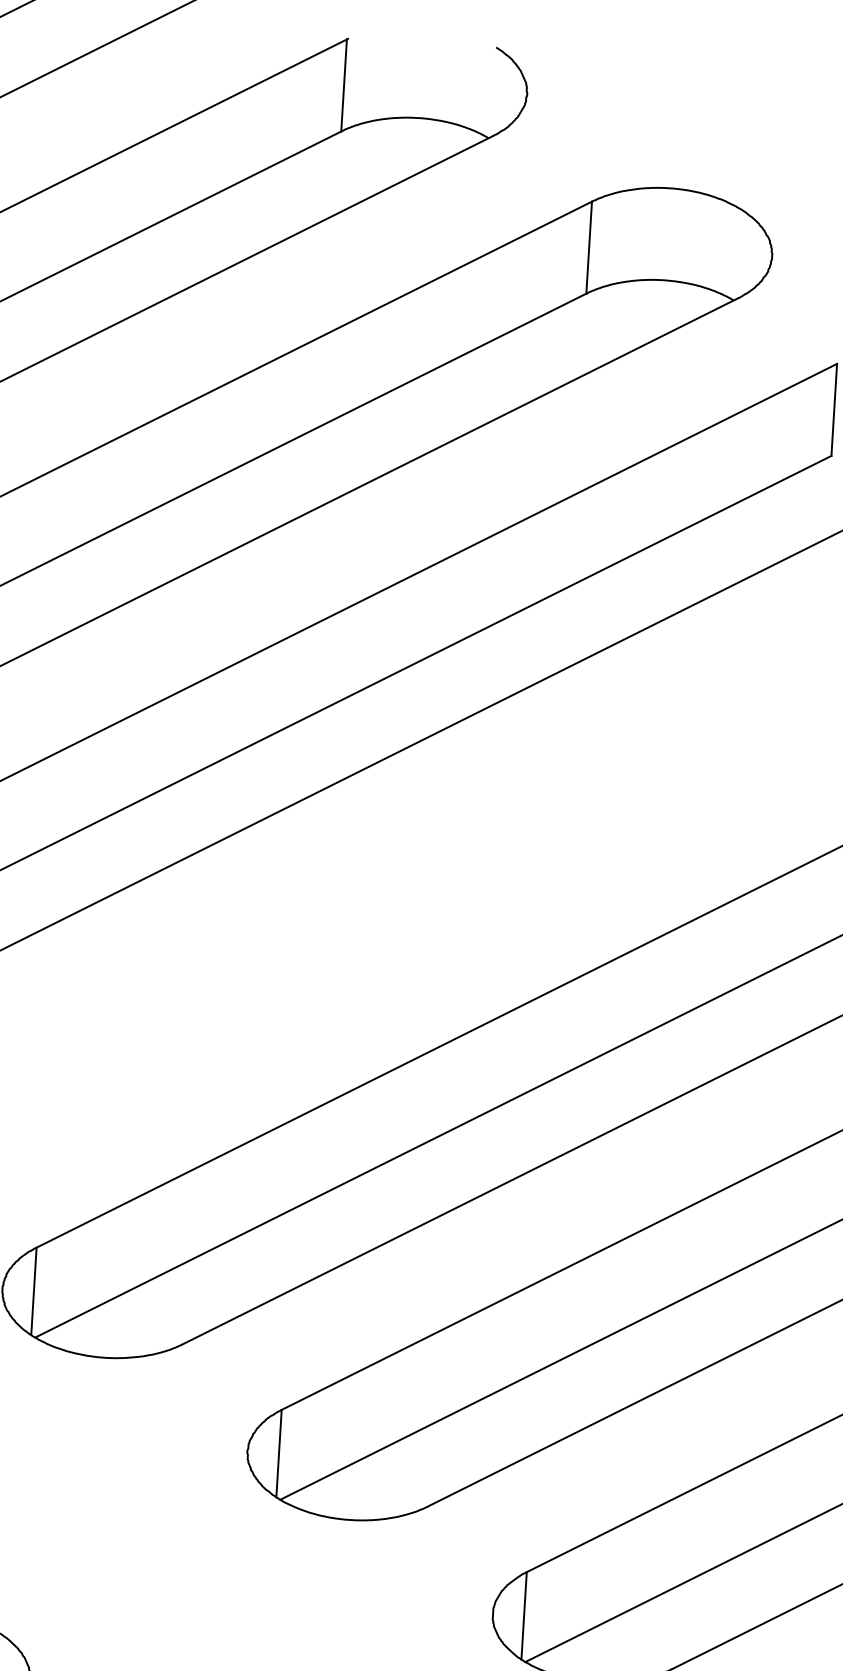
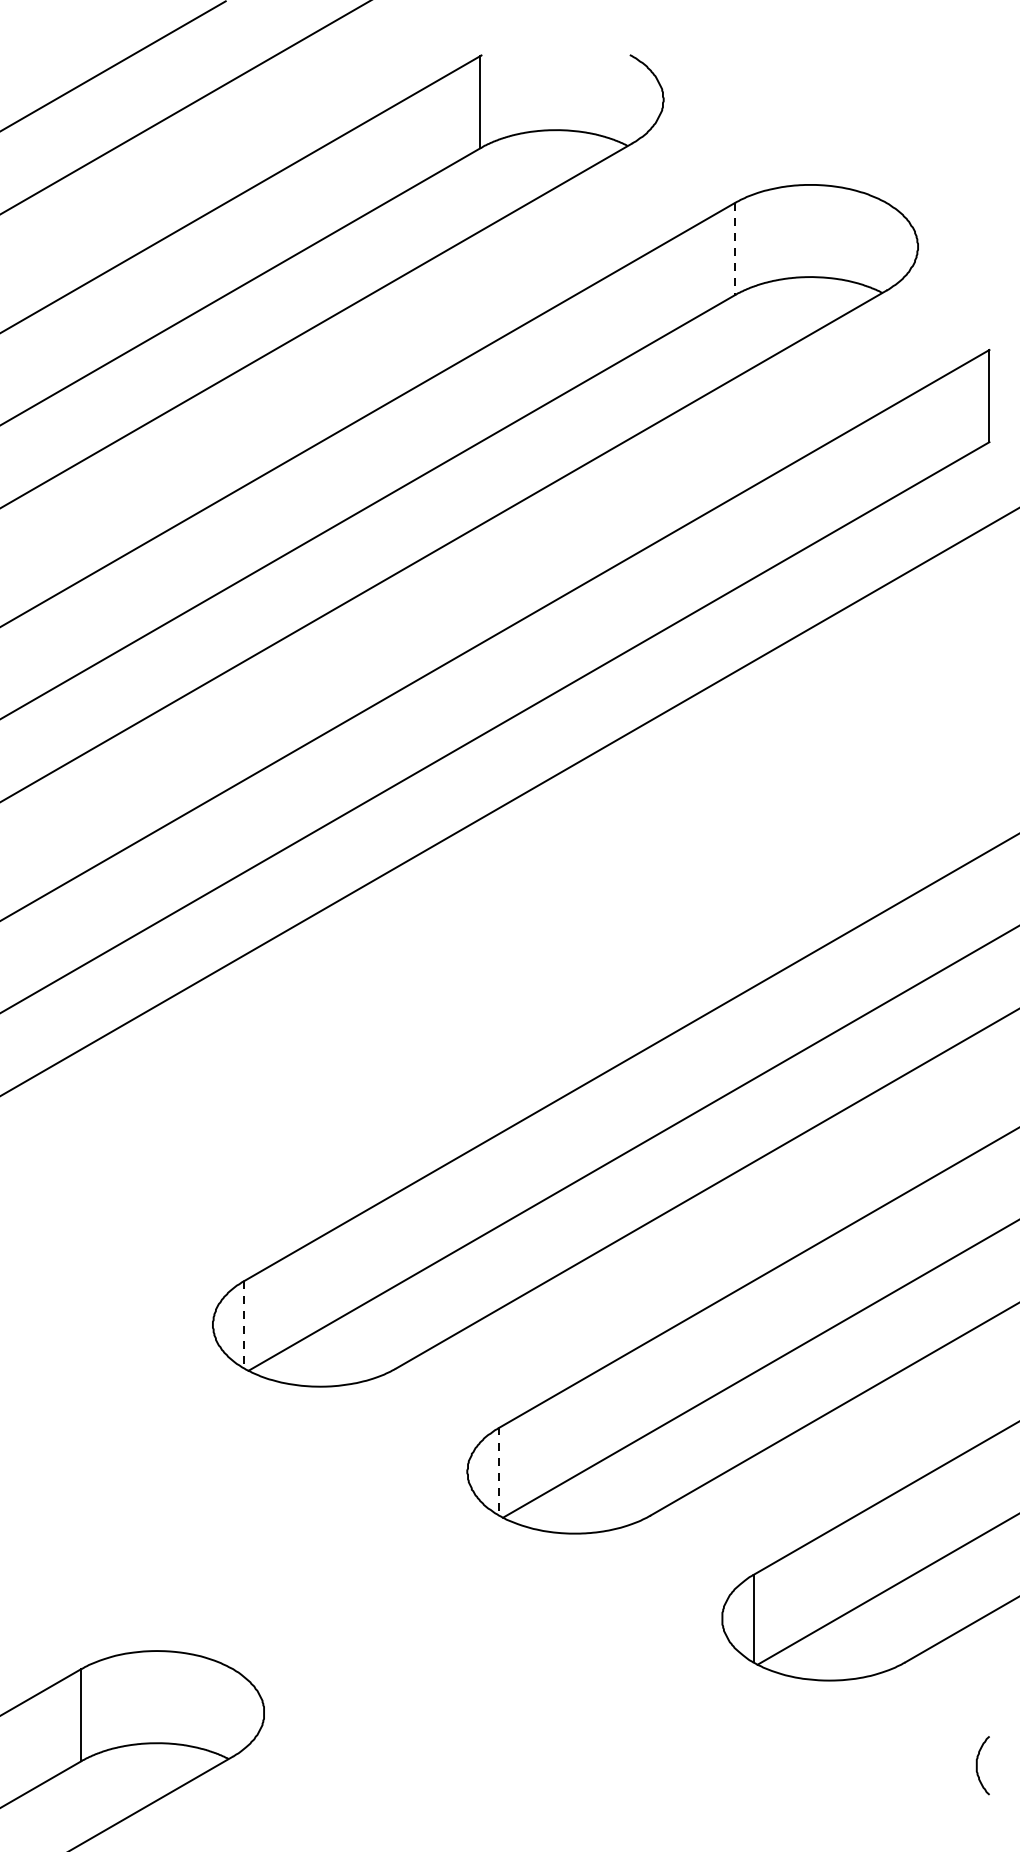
line: (588, 248) -> (734, 249), solid -> dashed
line: (34, 1291) -> (244, 1324), solid -> dashed
line: (278, 1453) -> (498, 1471), solid -> dashed

